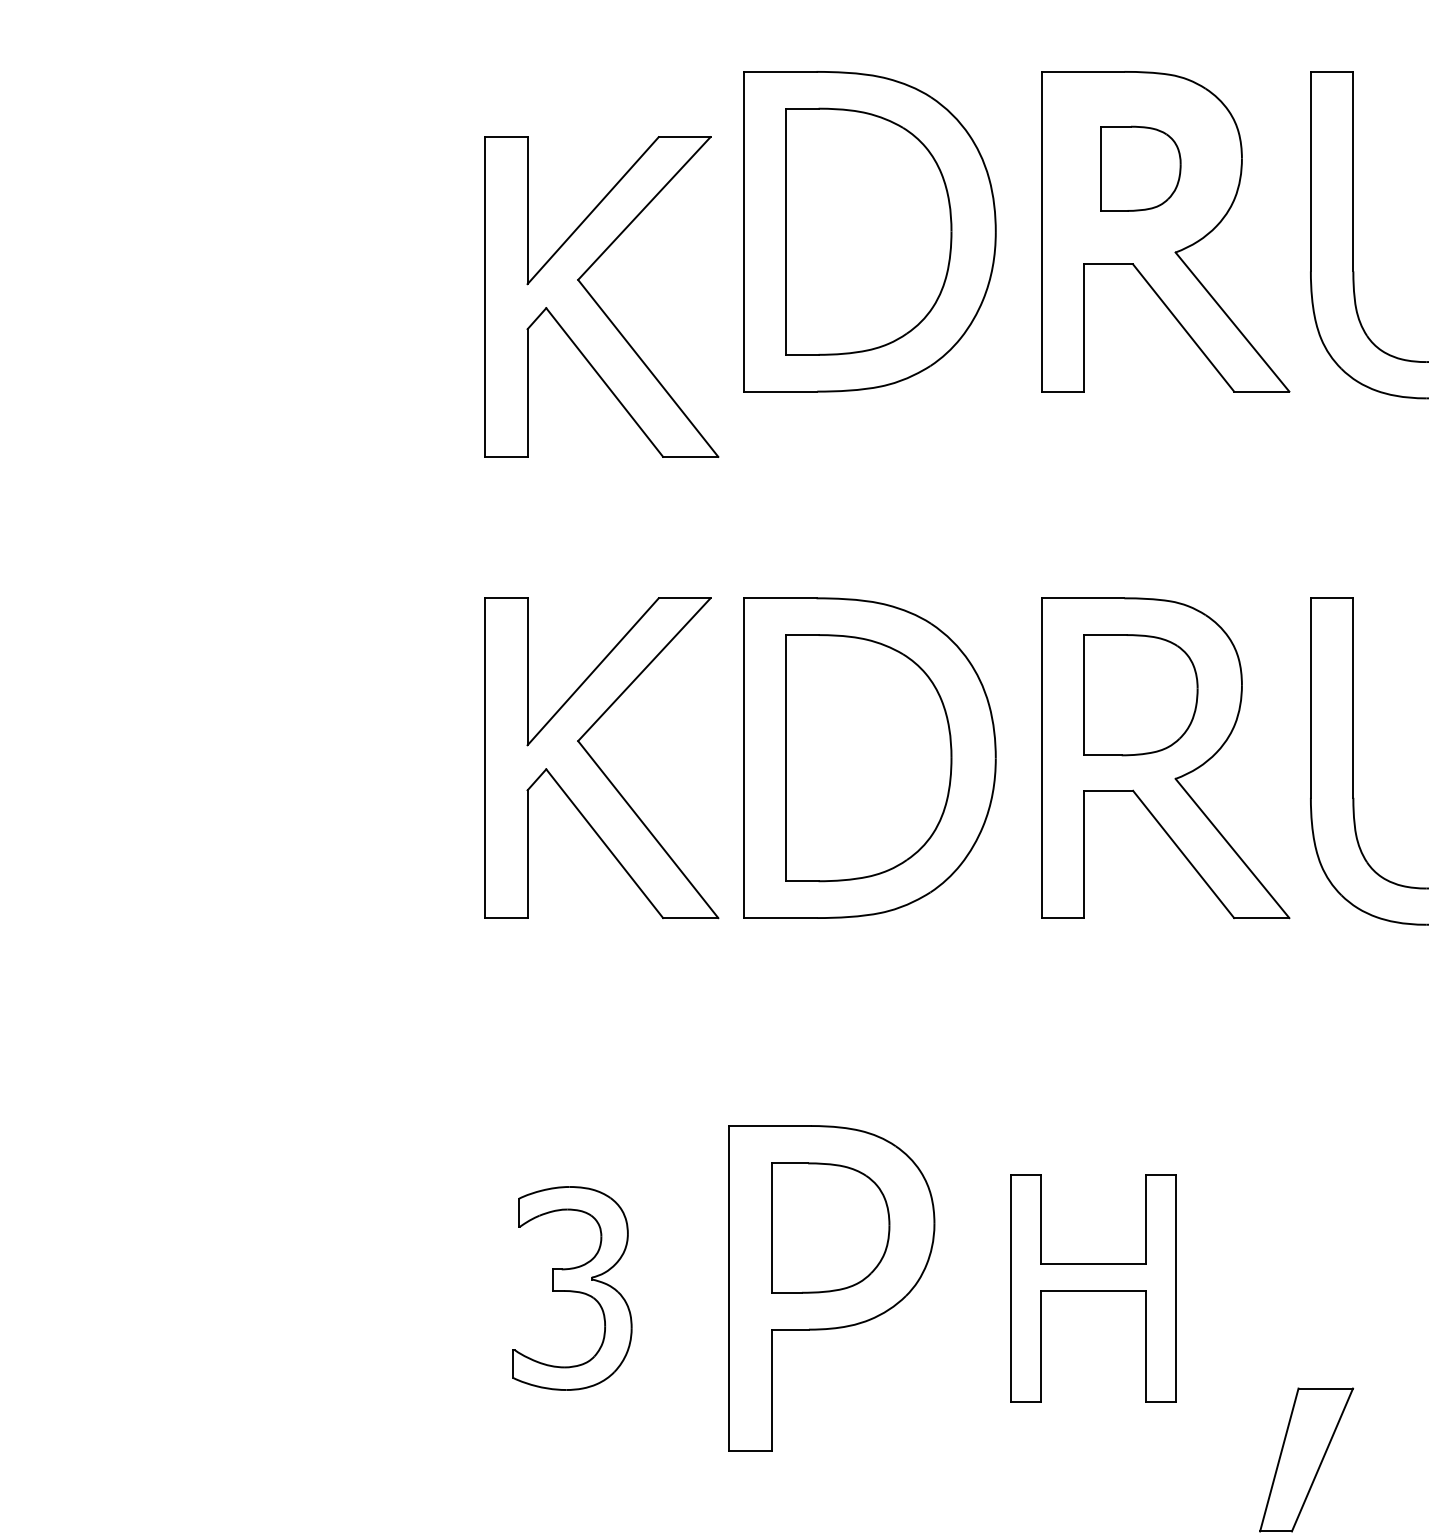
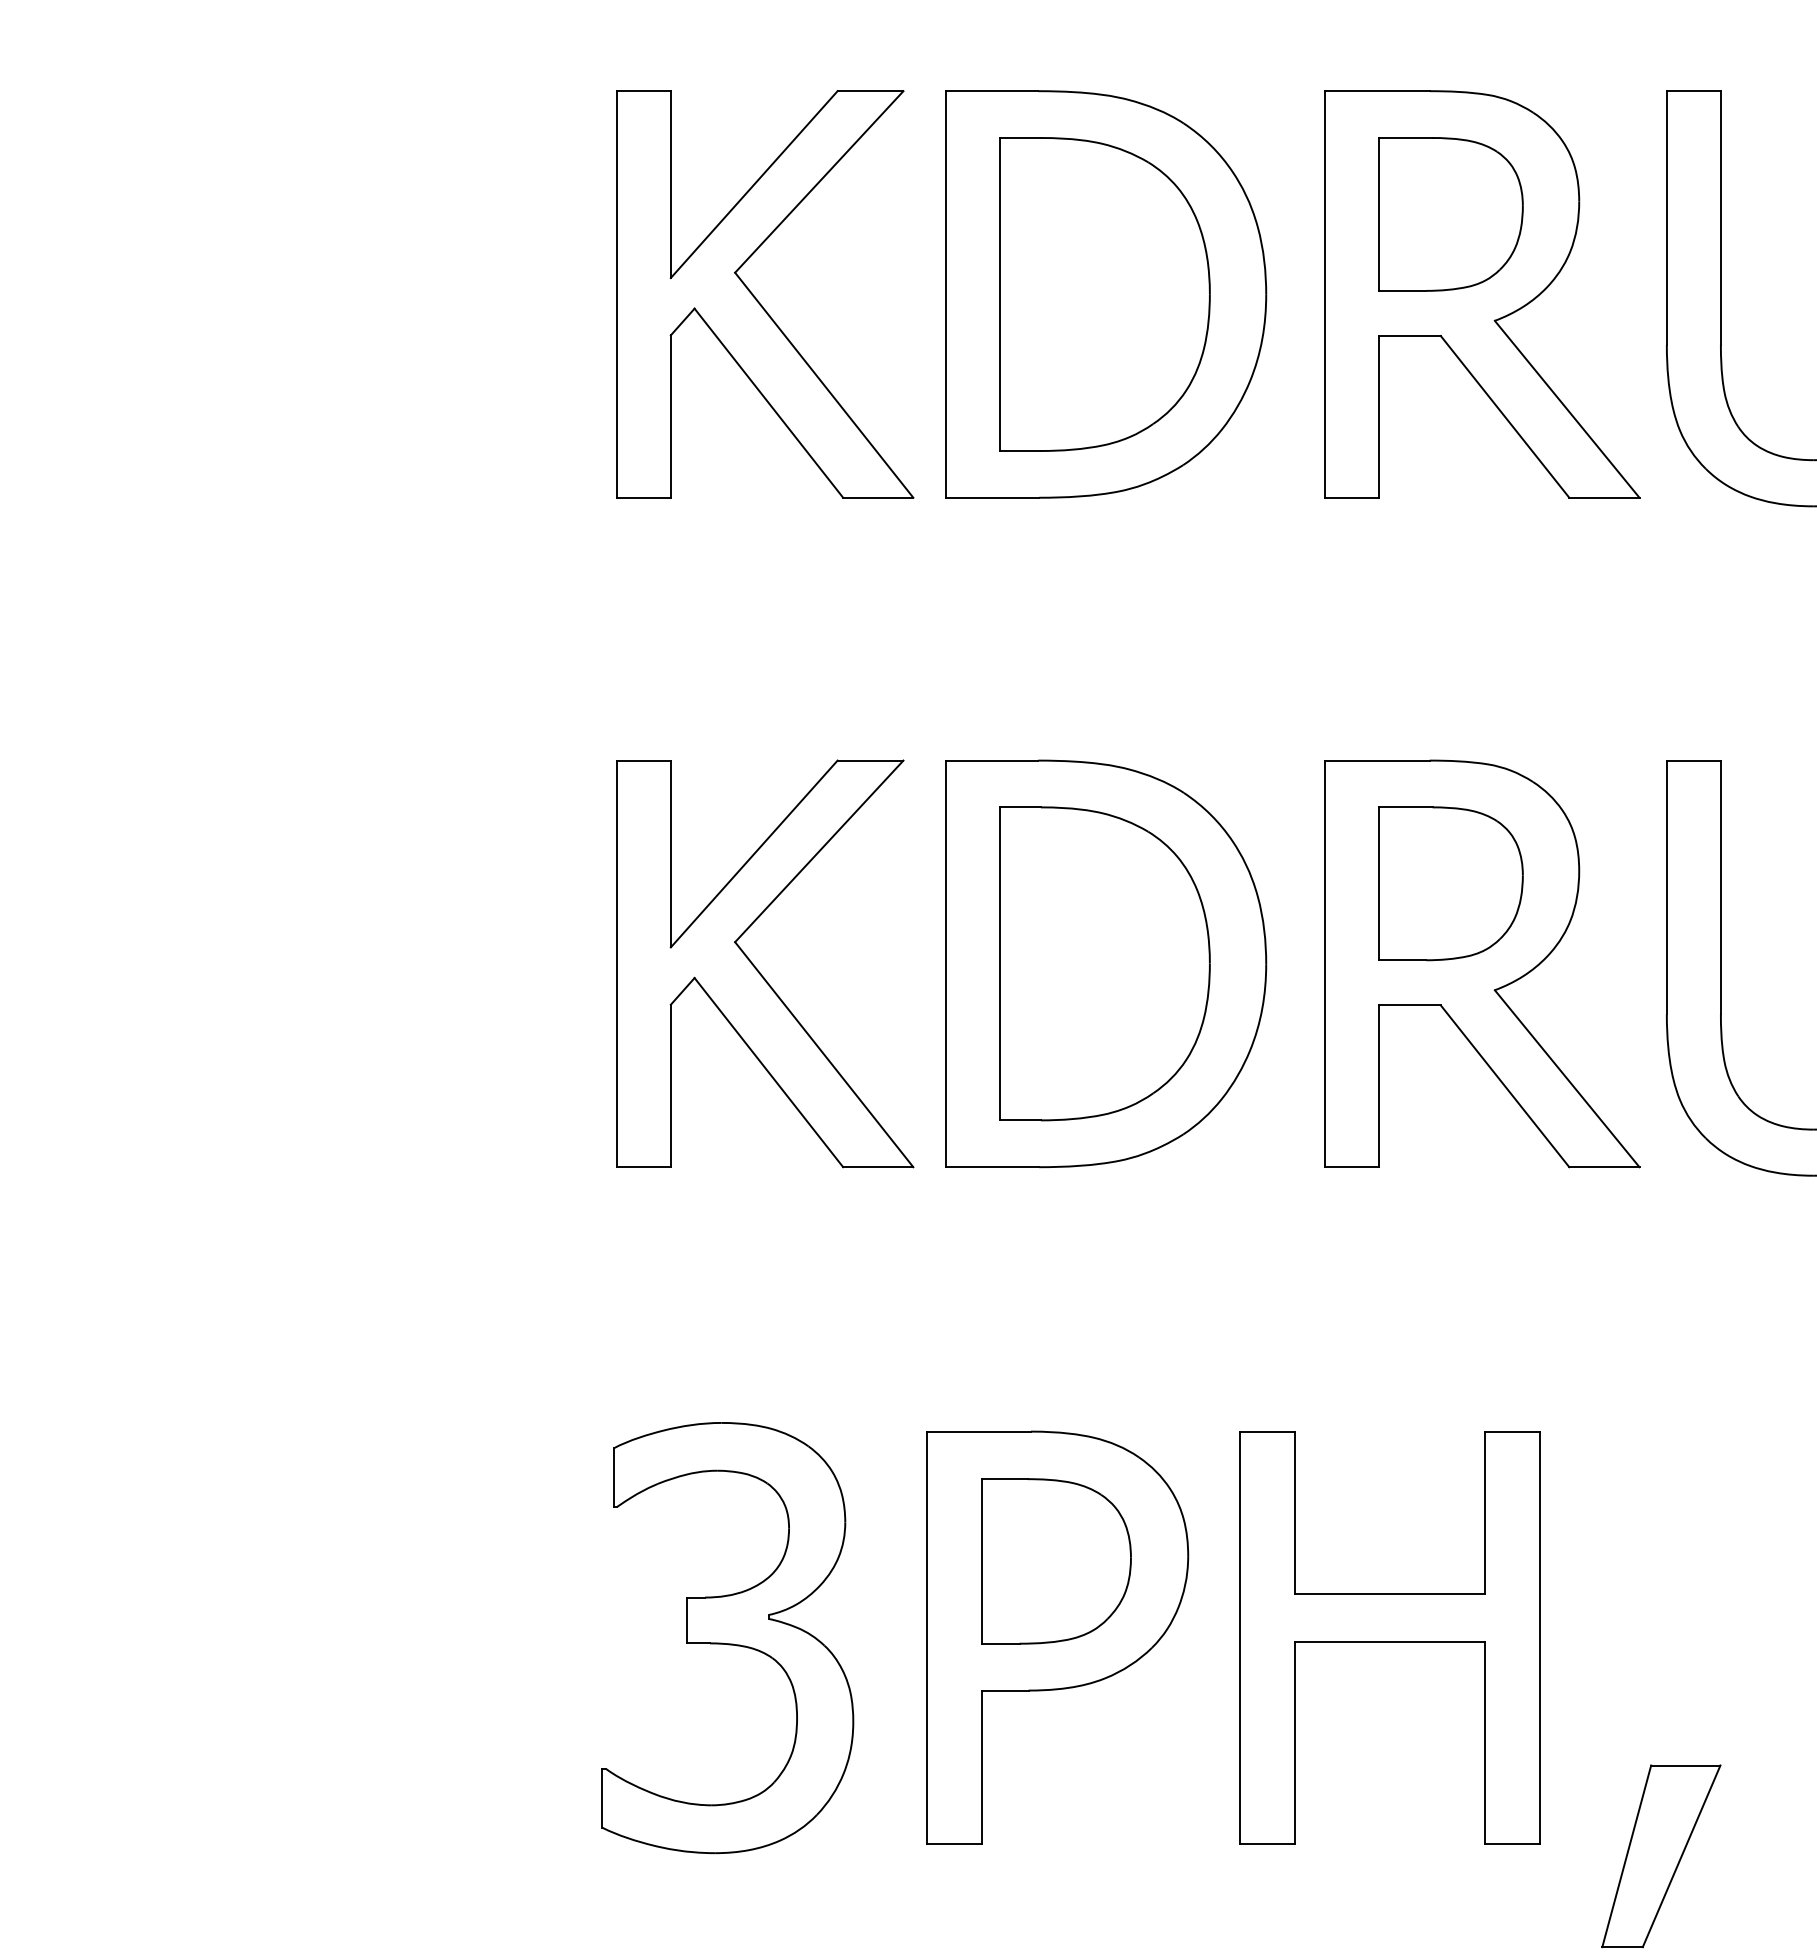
part: (1140, 168) -> (1450, 214), size x1.43
part: (596, 301) -> (758, 300), moved
part: (1092, 1287) -> (1389, 1637), size x1.43
part: (572, 1288) -> (727, 1638), size x1.67

